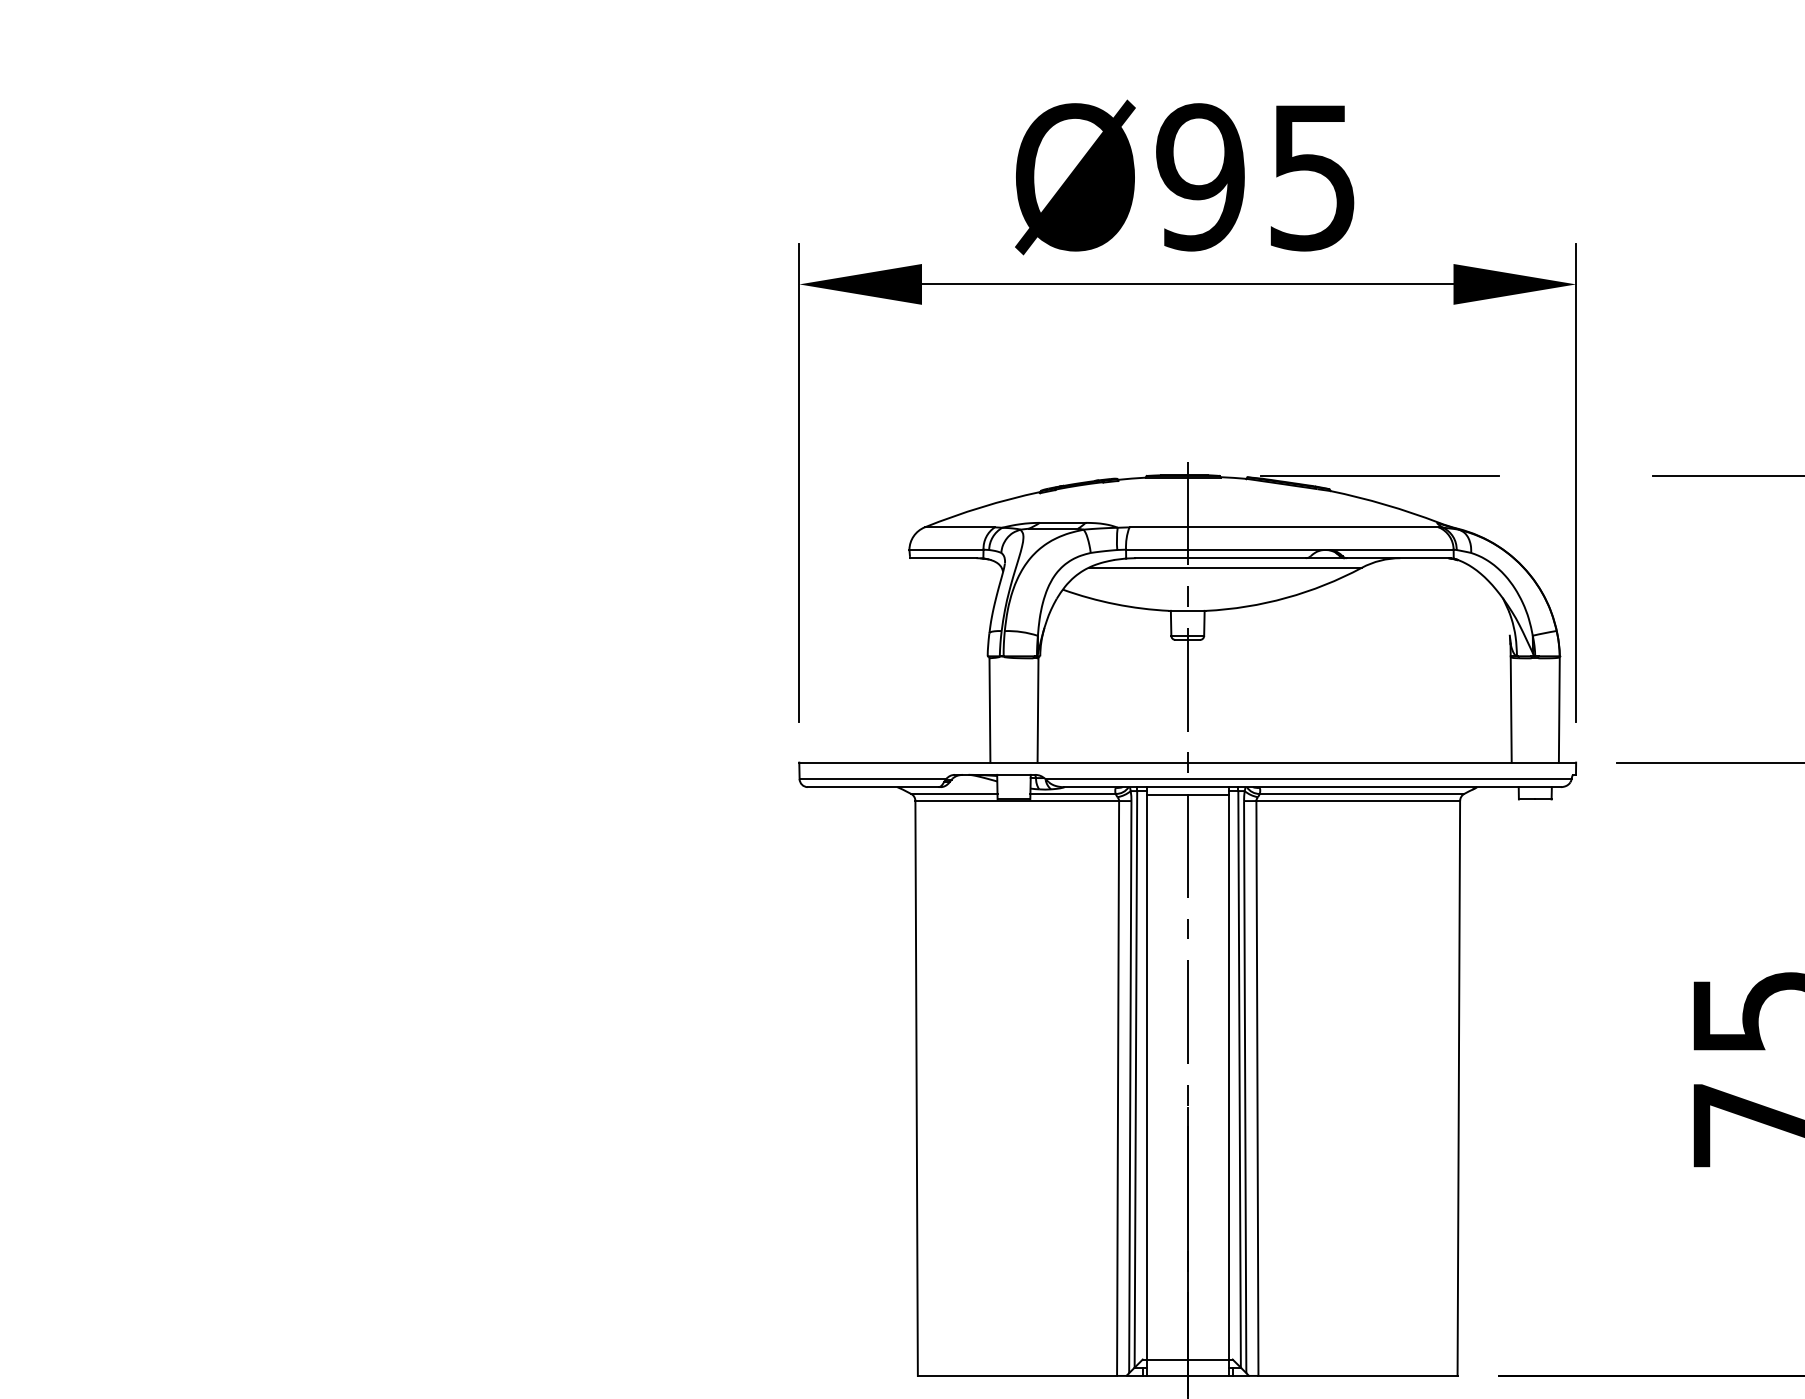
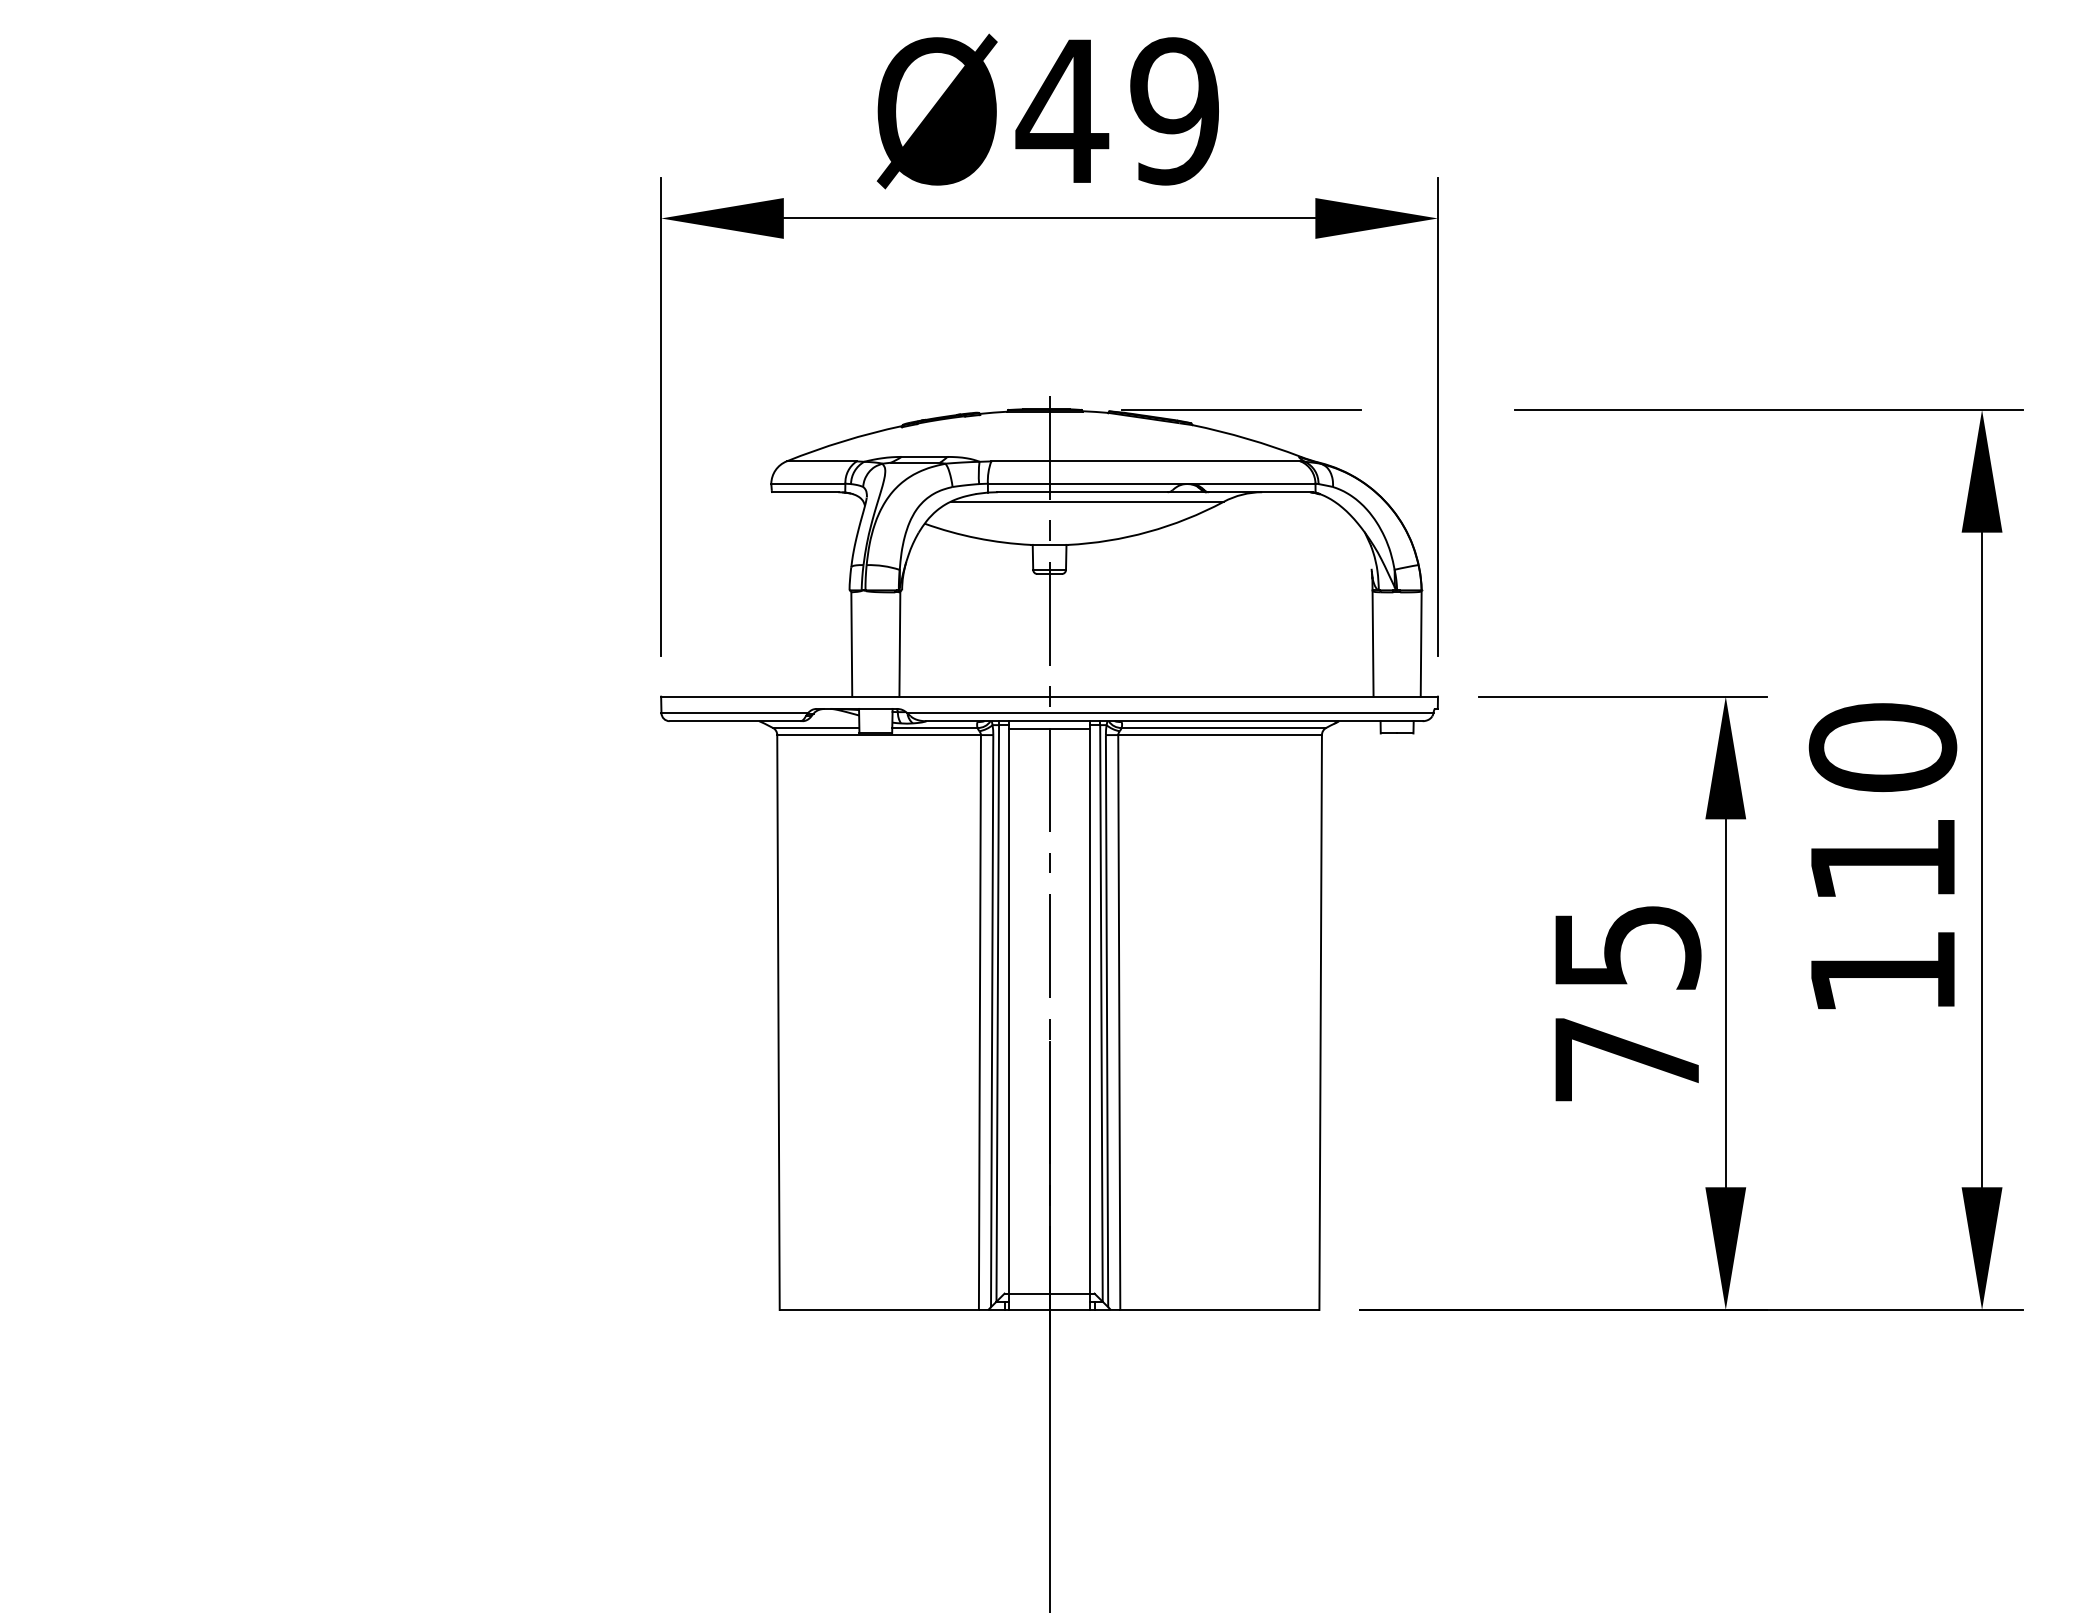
text: (1254, 177) -> (1116, 111), Ø95 -> Ø49

